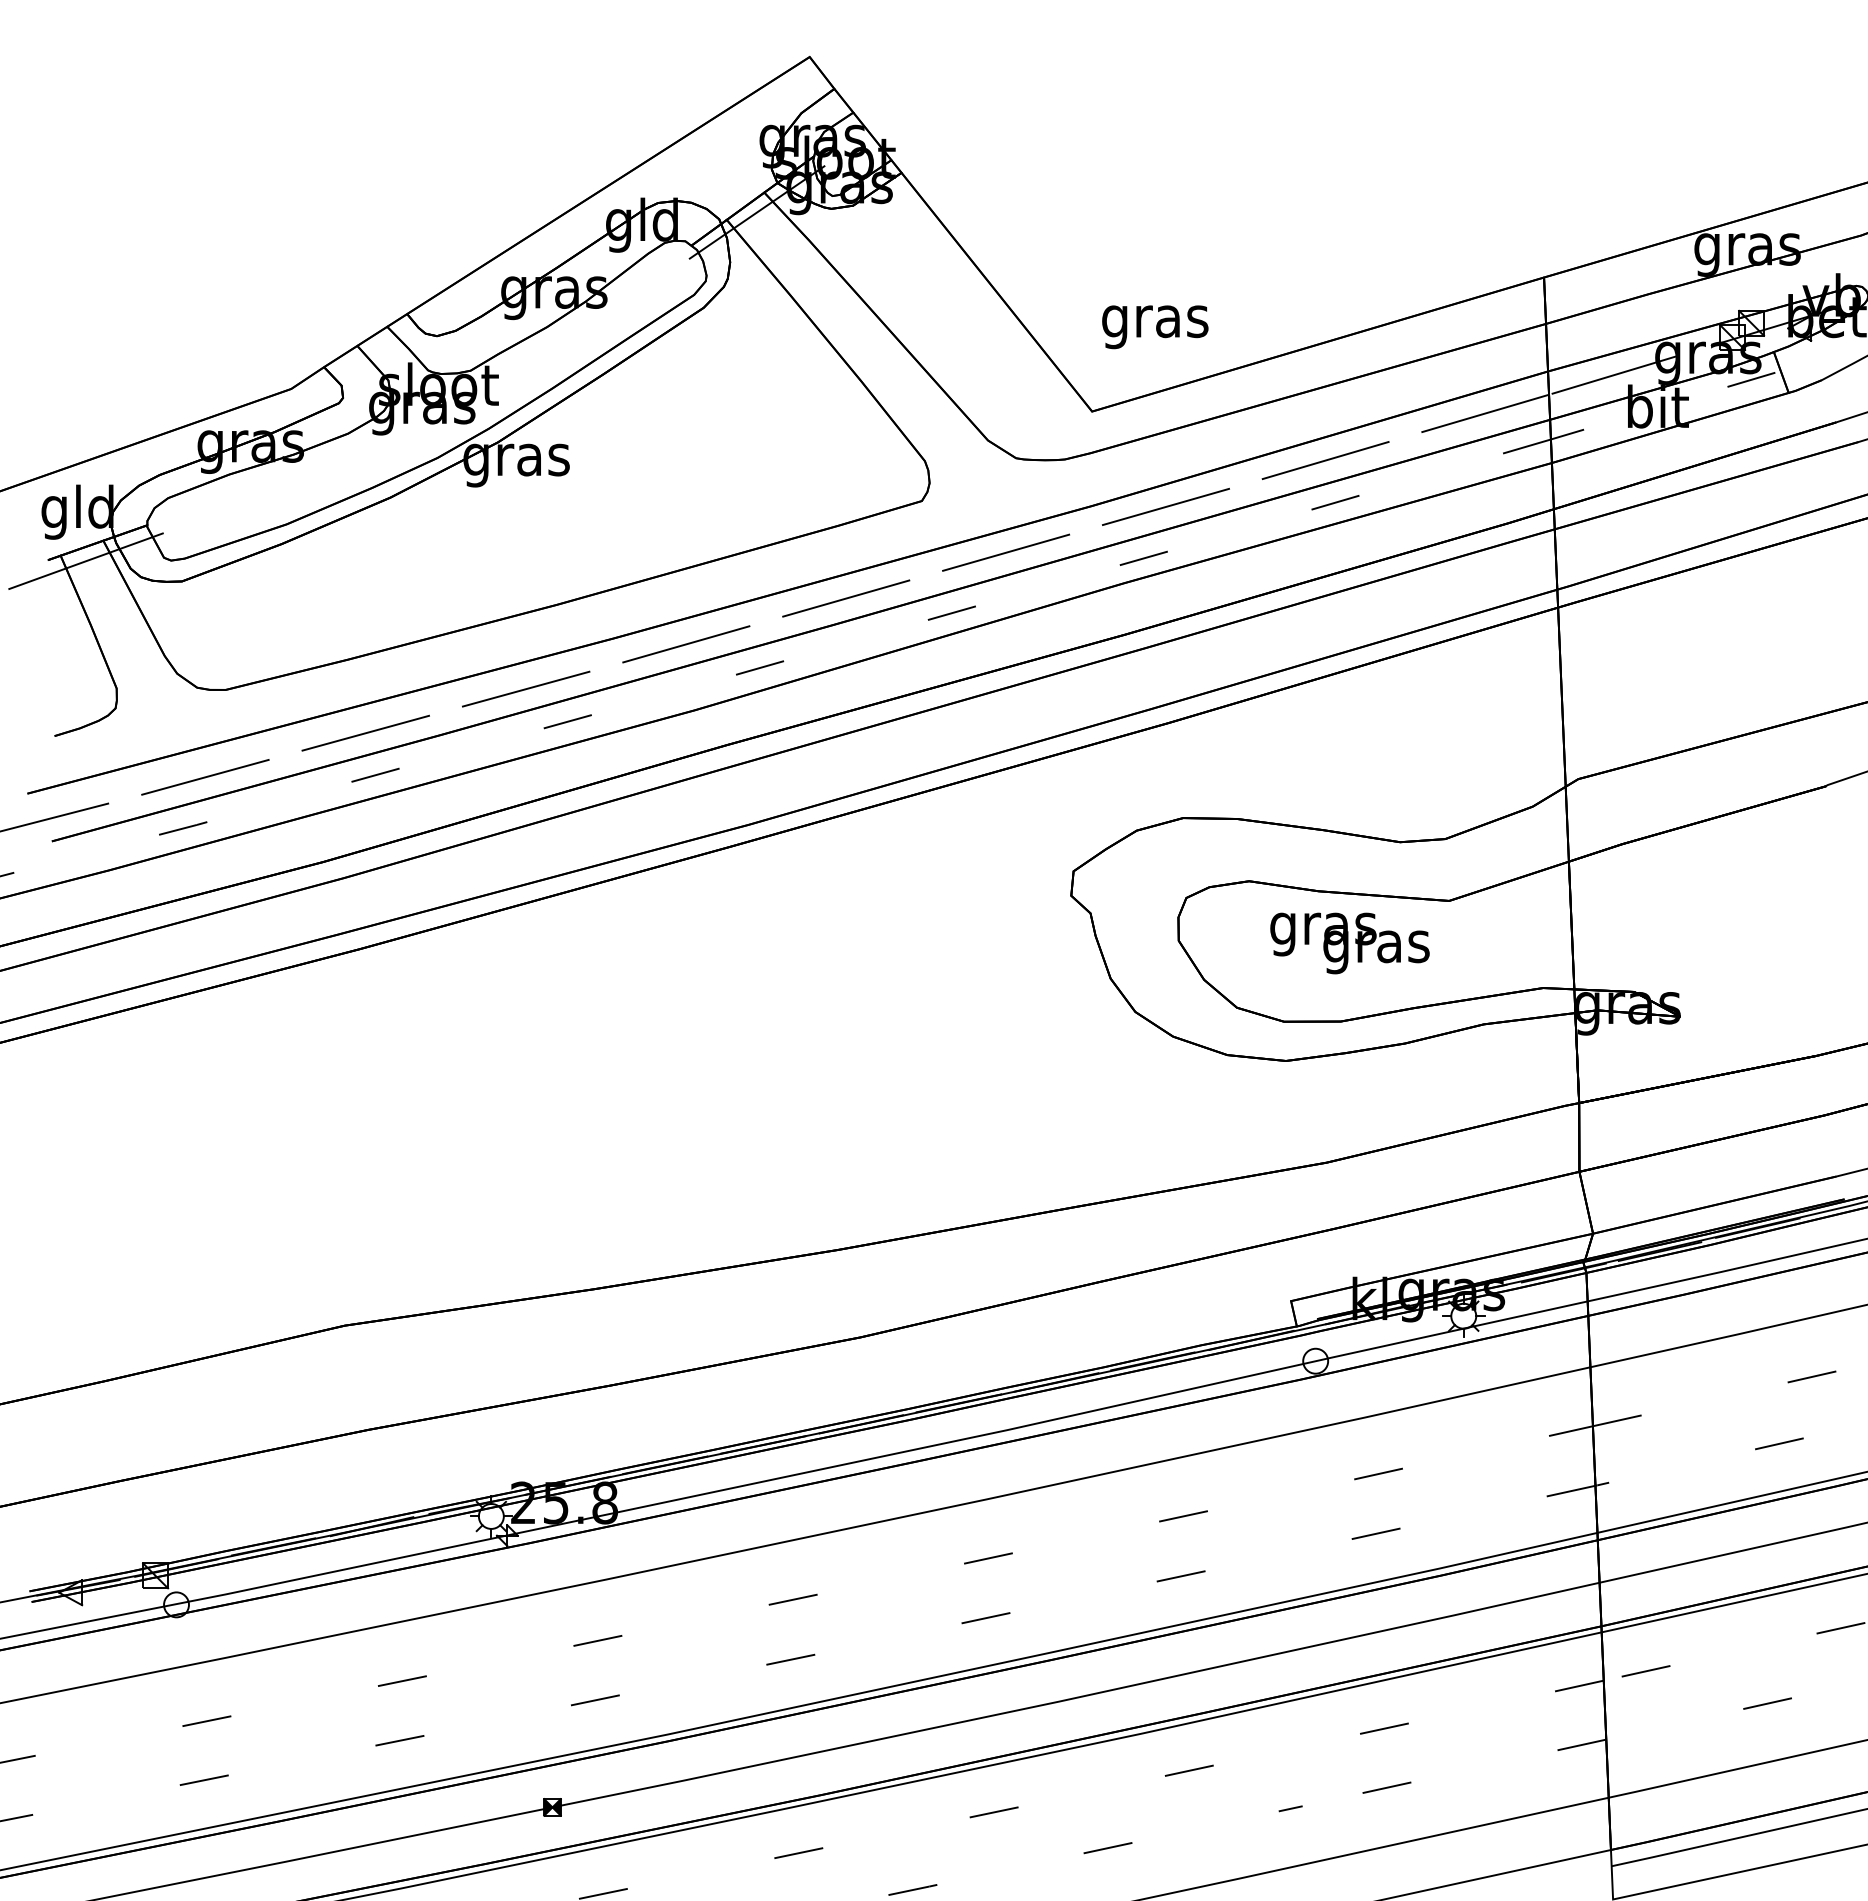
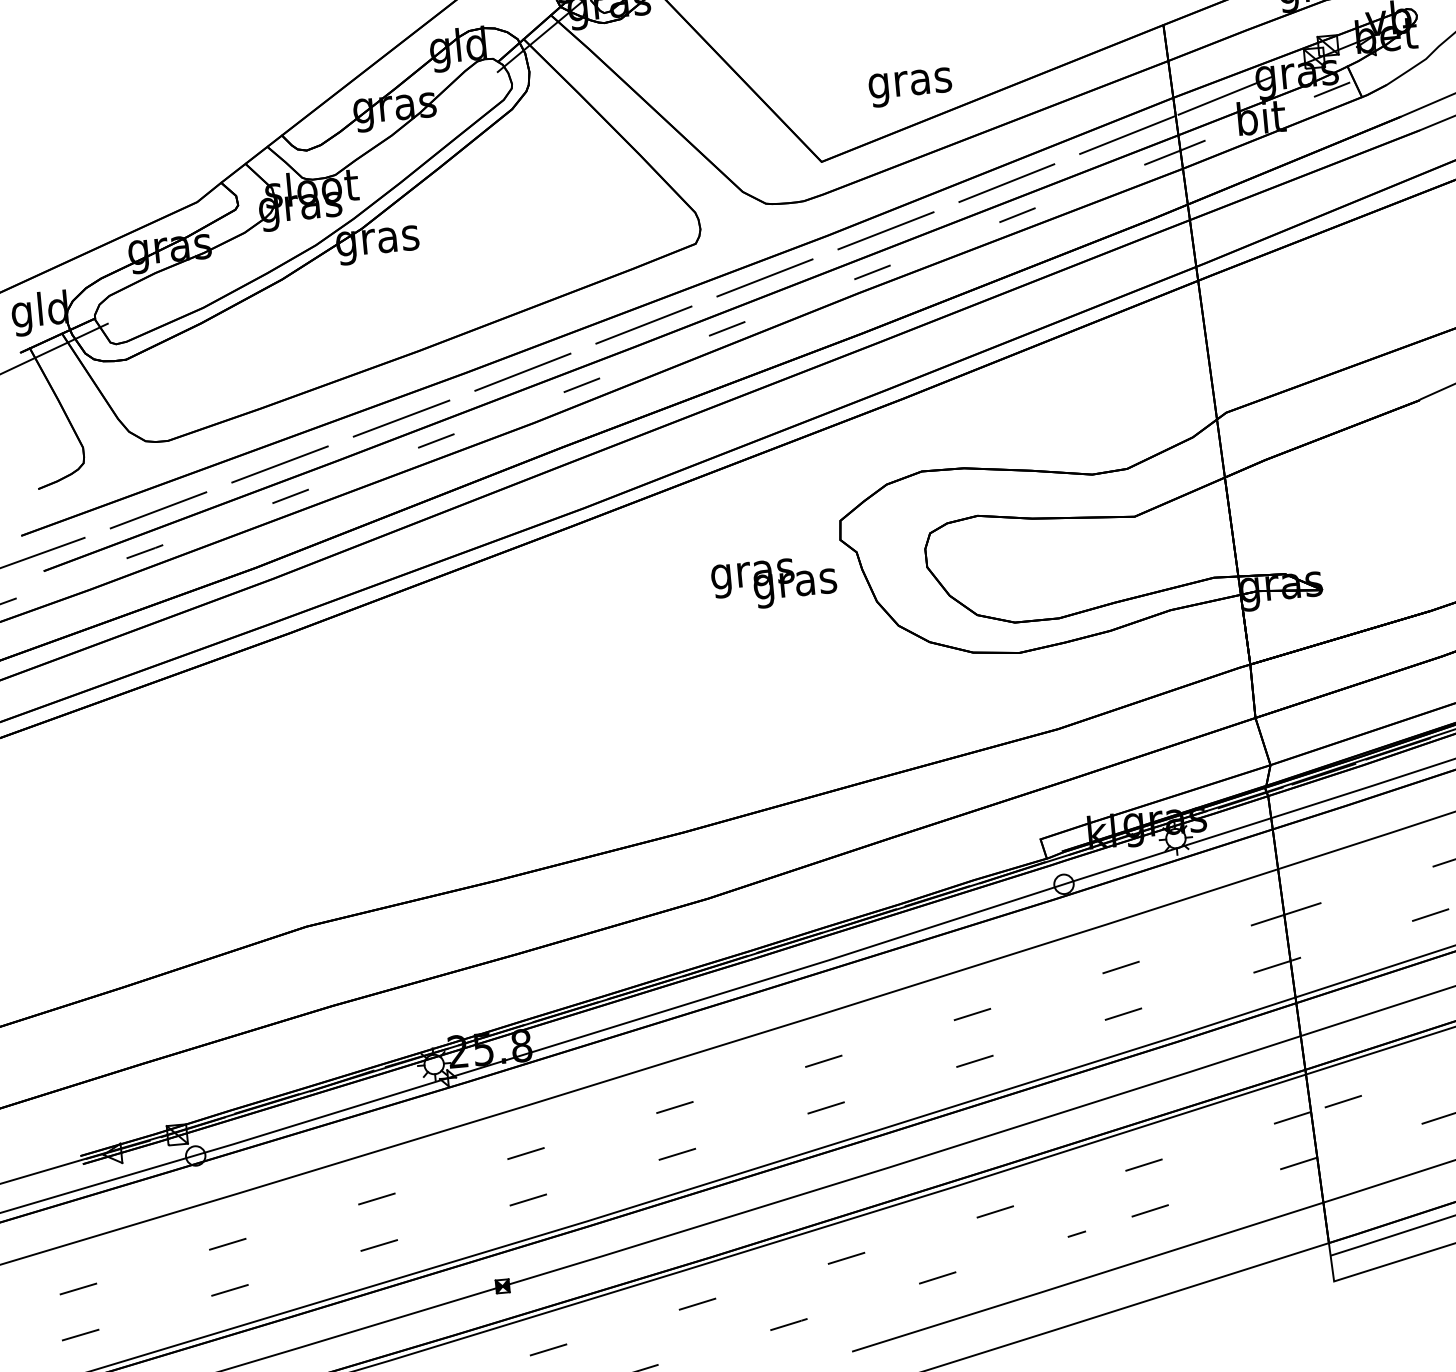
text: (1155, 327) -> (910, 87), moved
text: (1349, 943) -> (774, 583), moved

